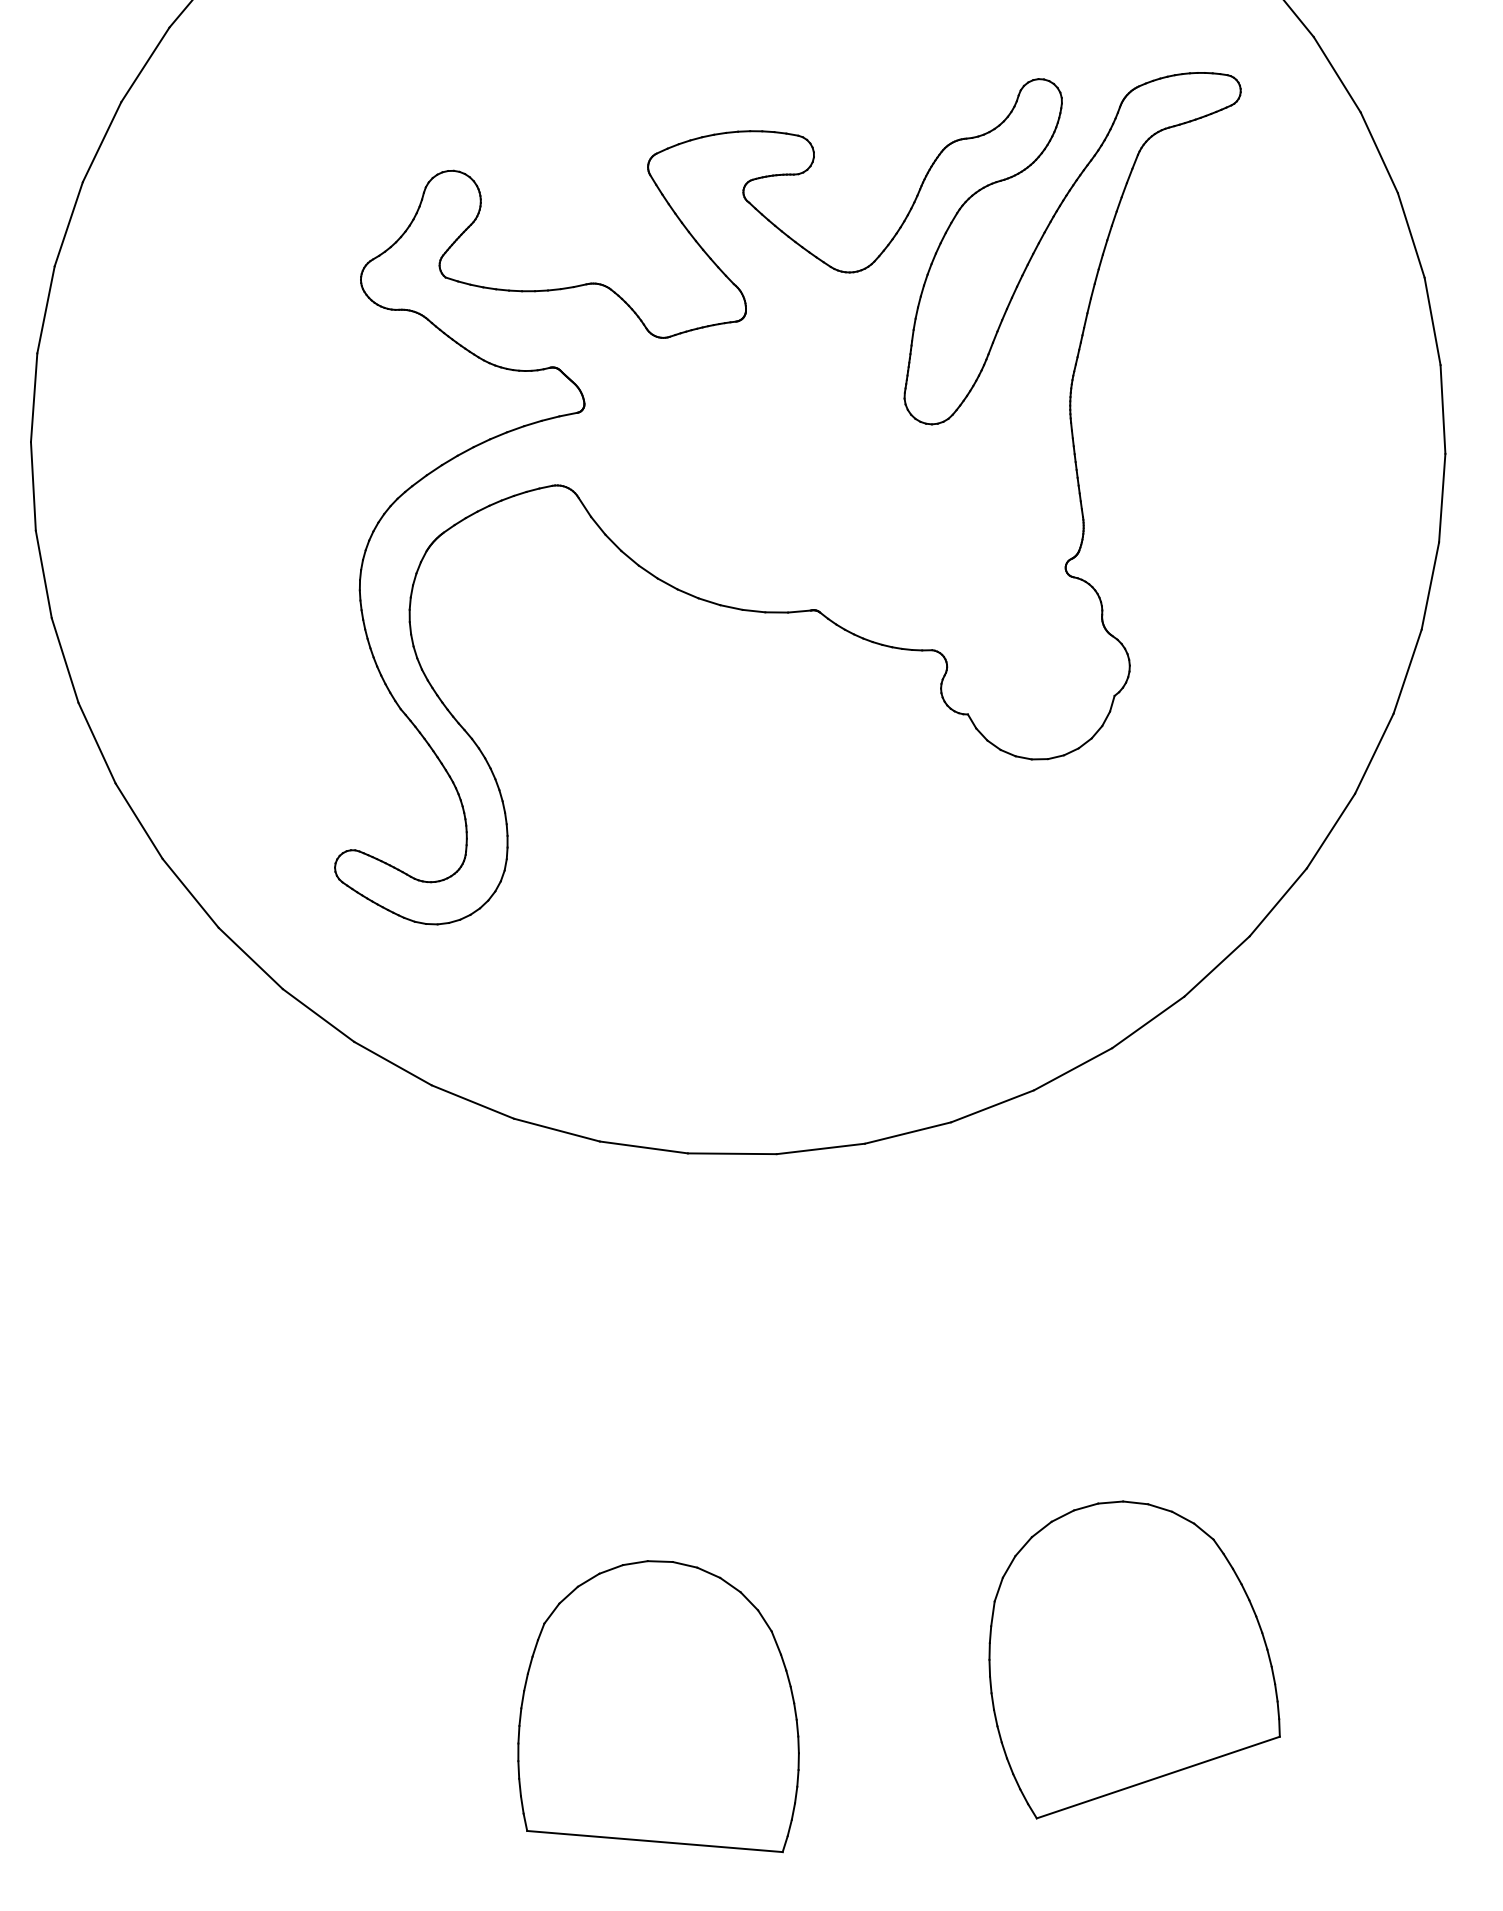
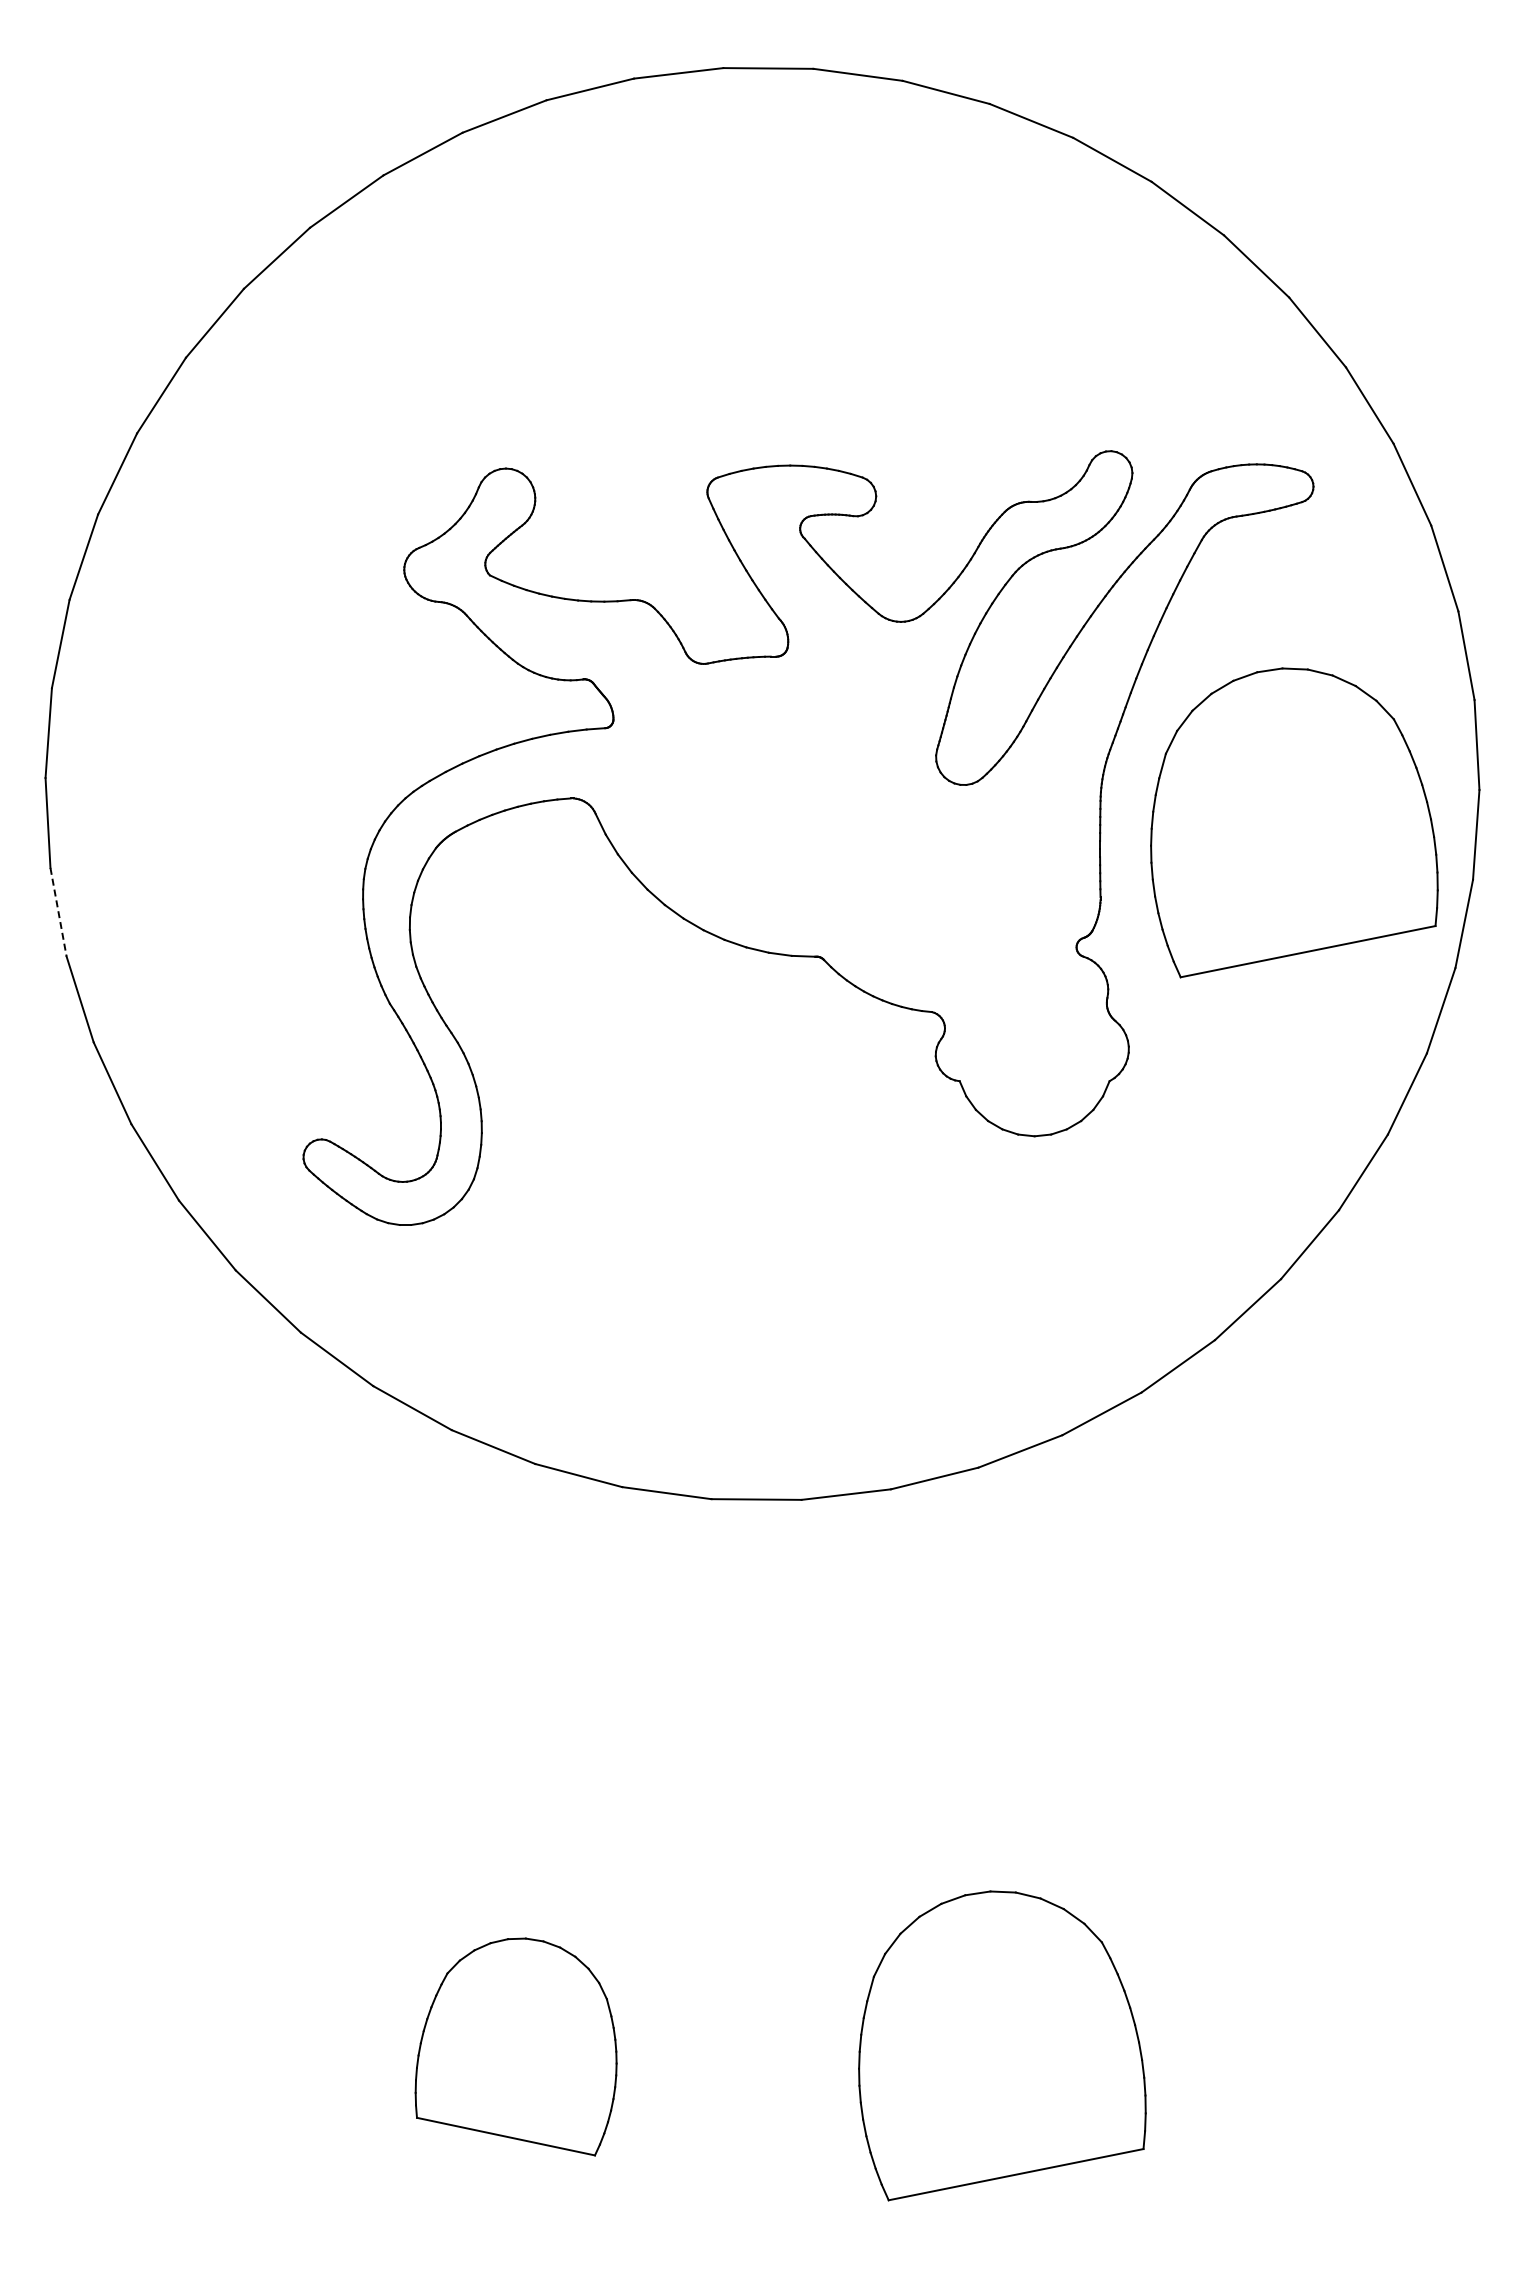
part: (1263, 419) -> (1294, 822), added
line: (65, 660) -> (58, 912), solid -> dashed
part: (652, 1714) -> (515, 2046), size x0.7

